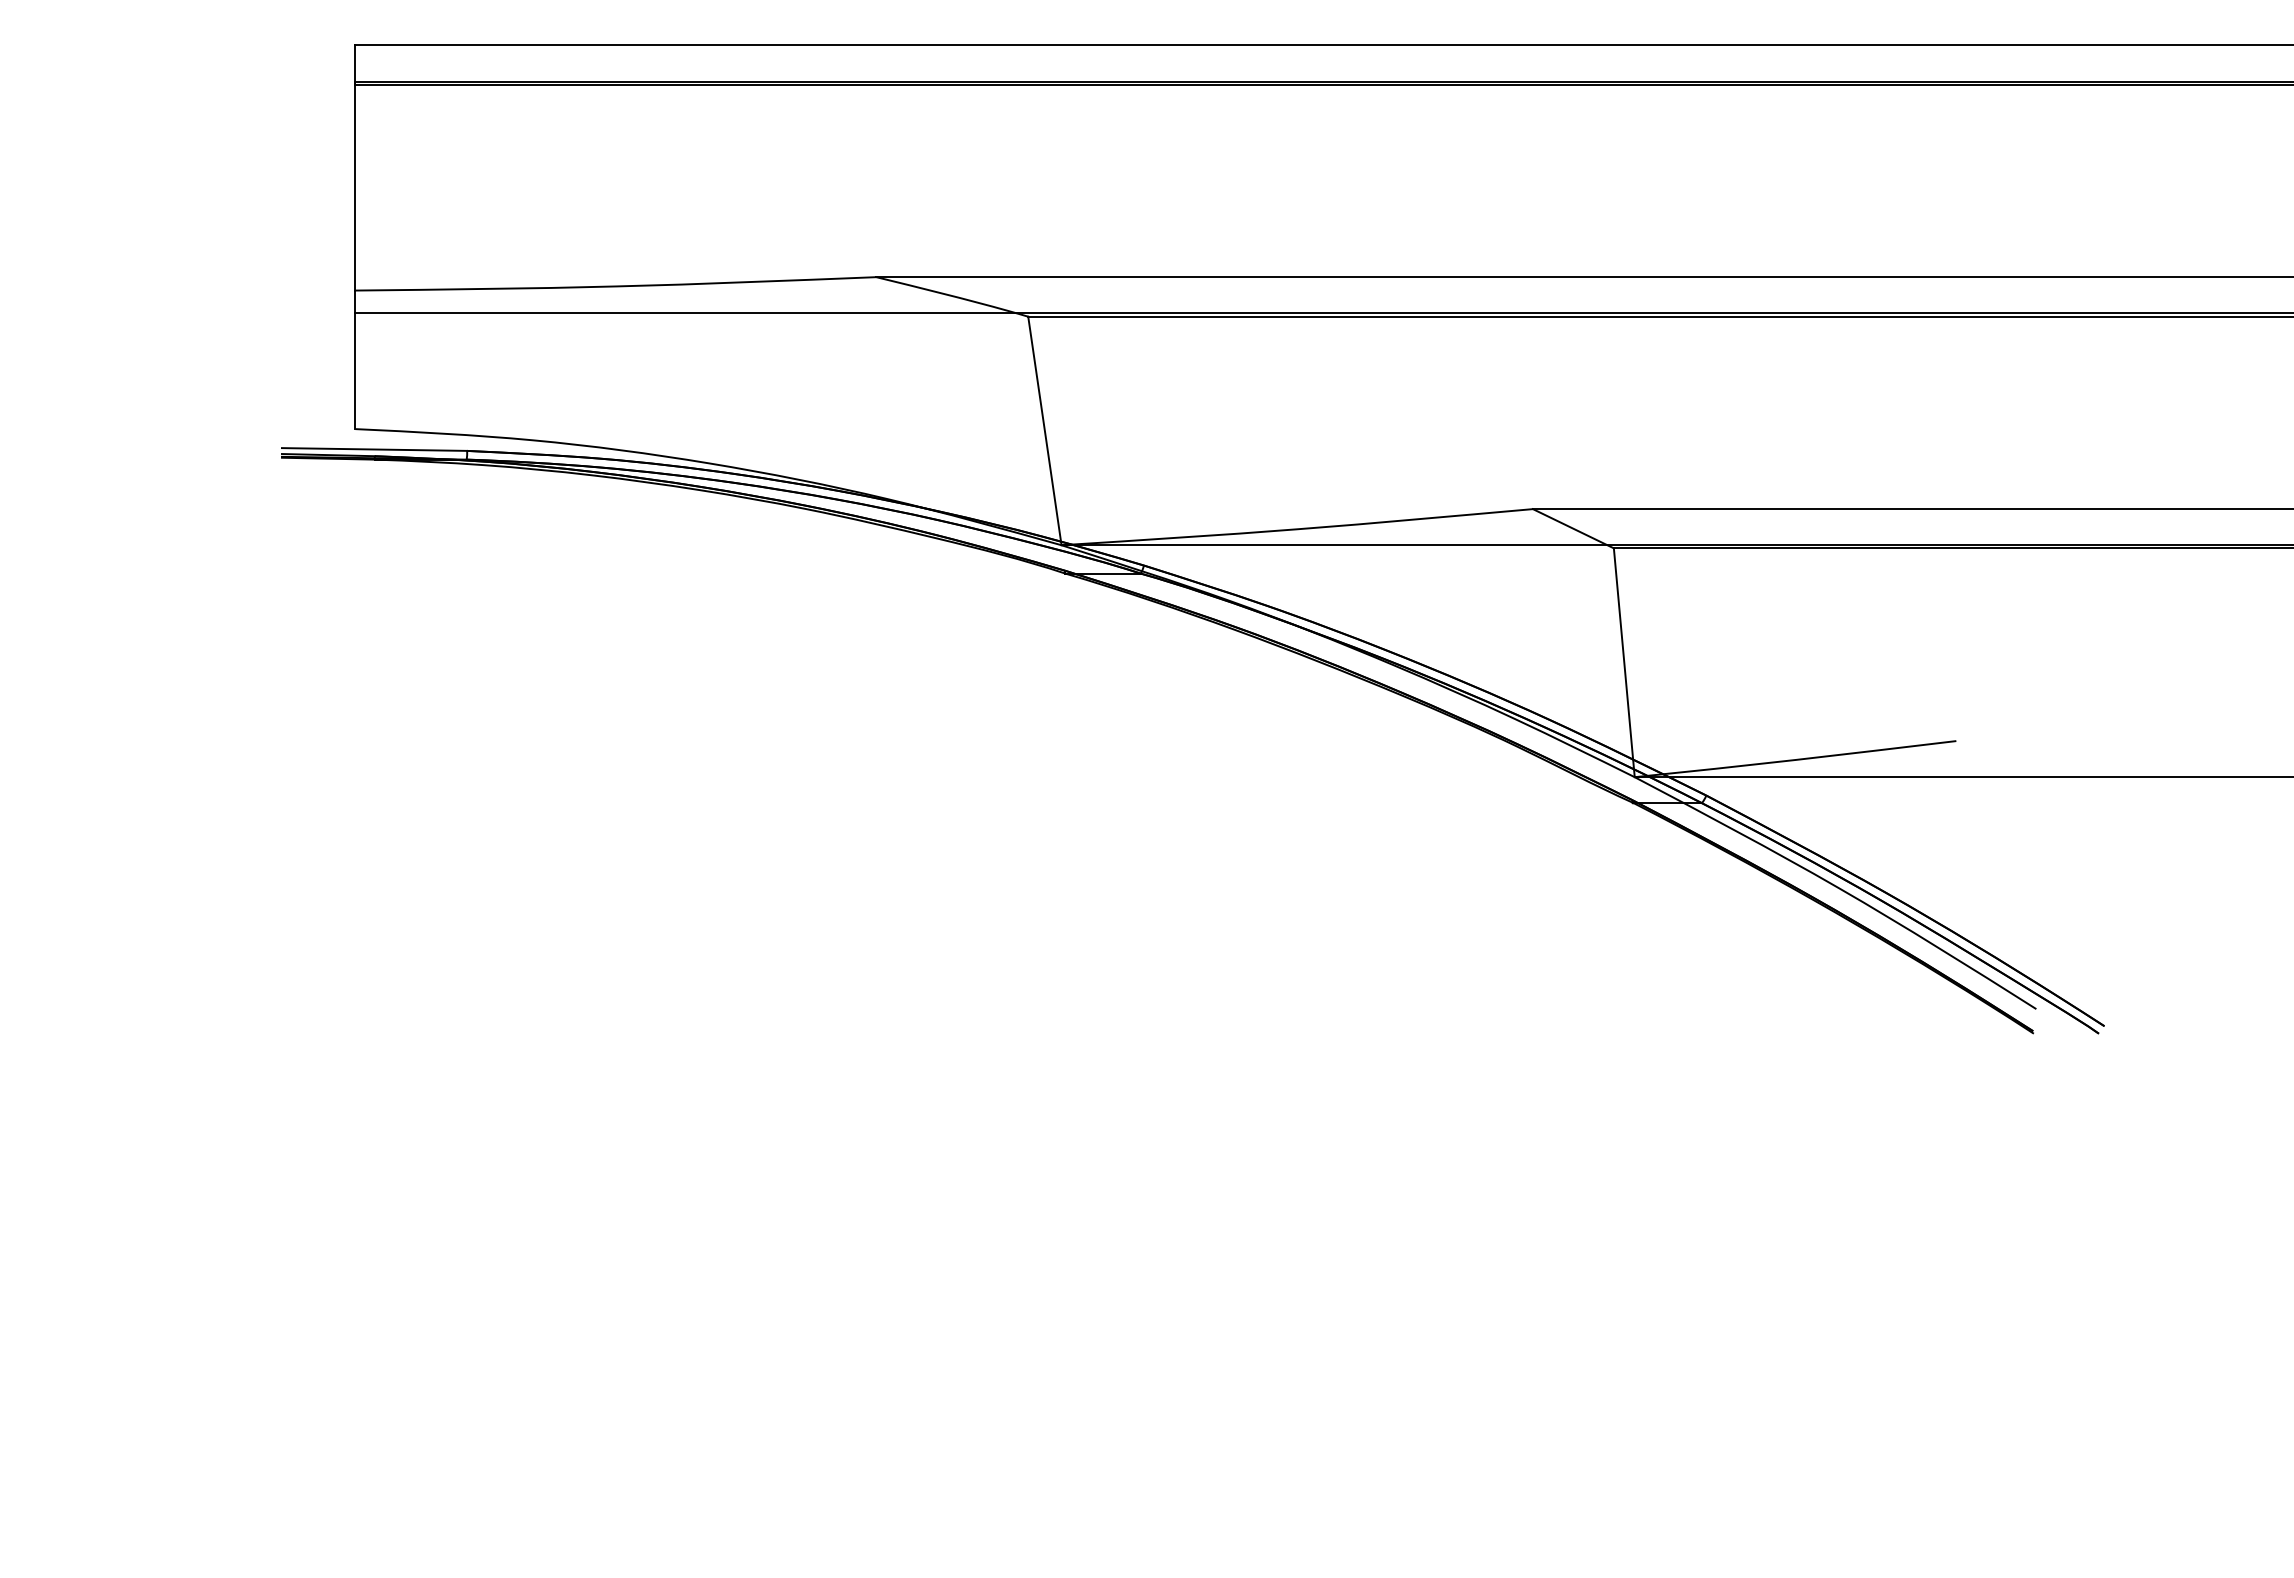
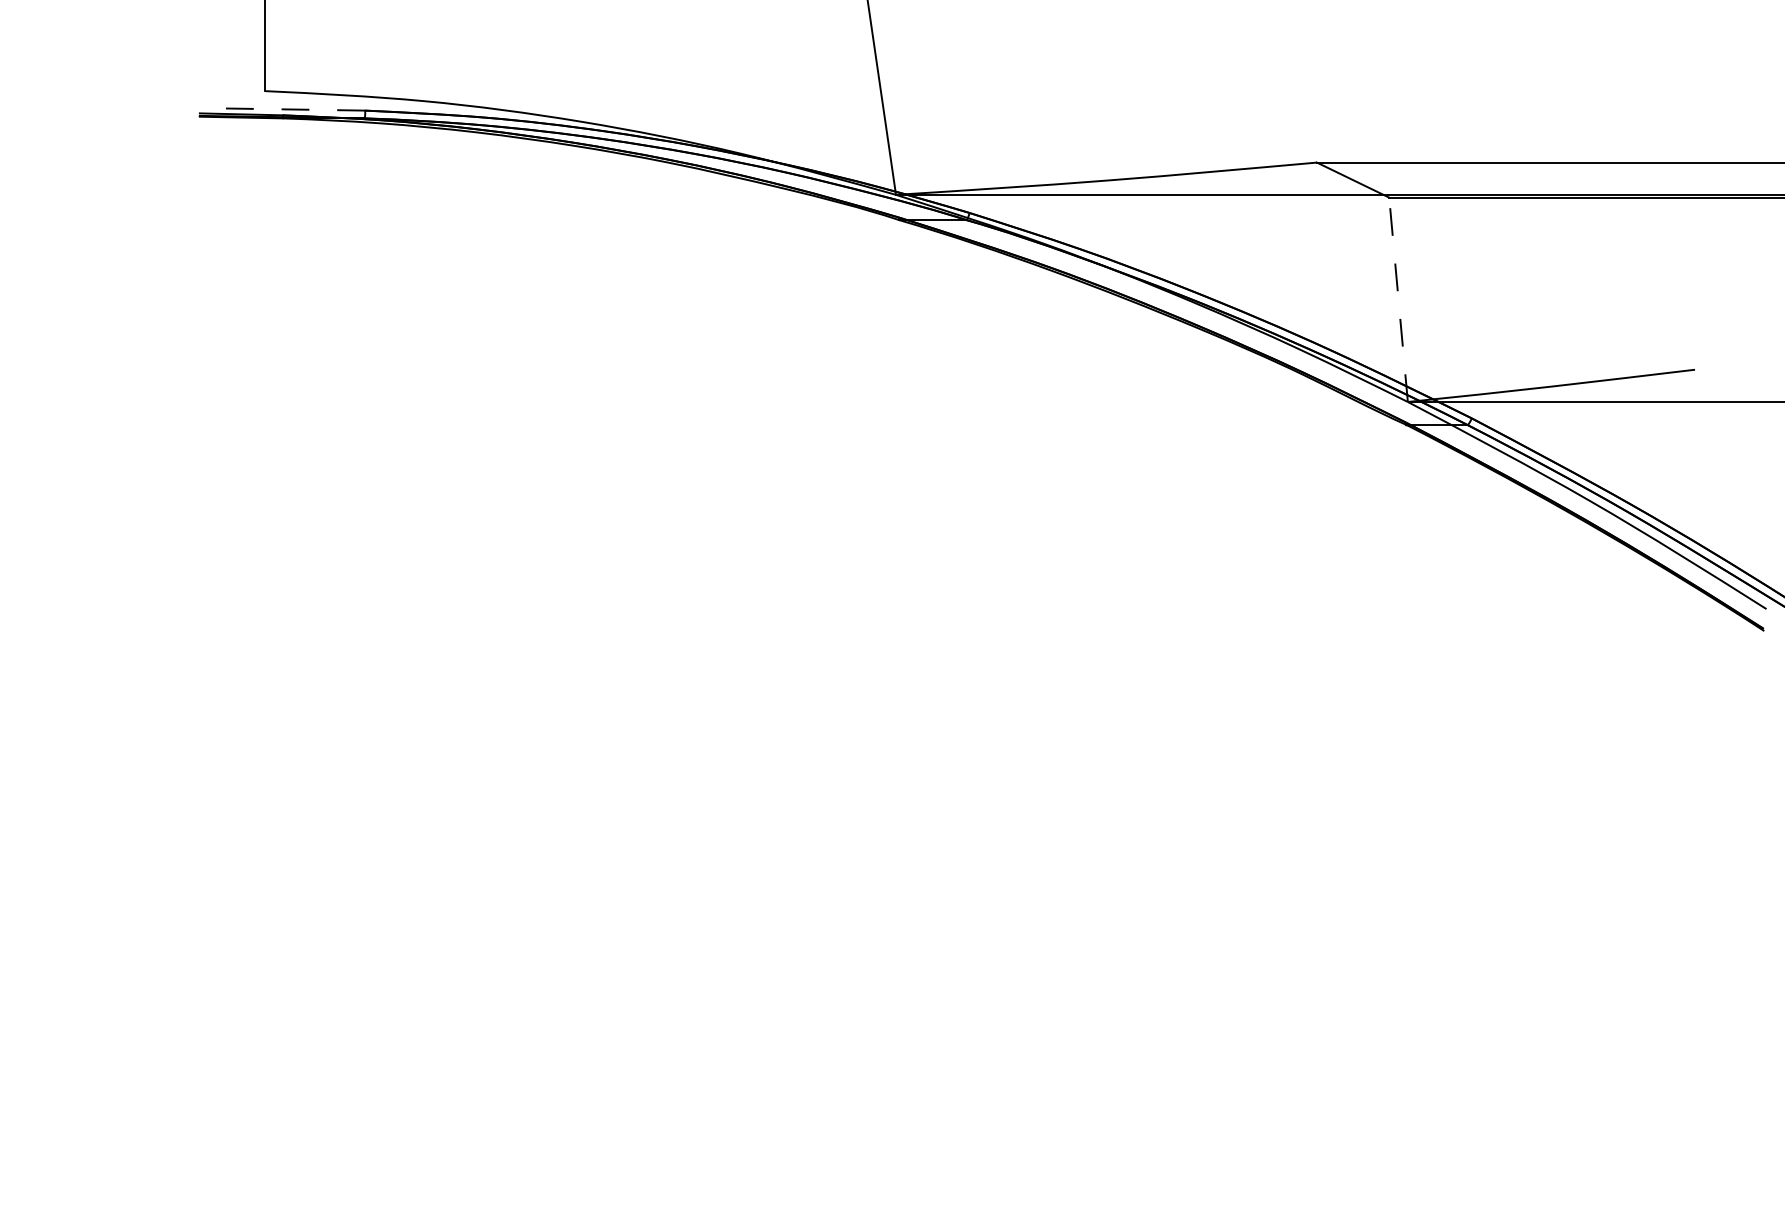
line: (373, 449) -> (281, 109), solid -> dashed
line: (1624, 662) -> (1398, 299), solid -> dashed

